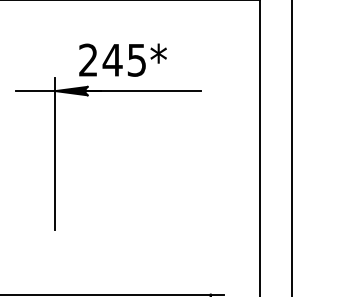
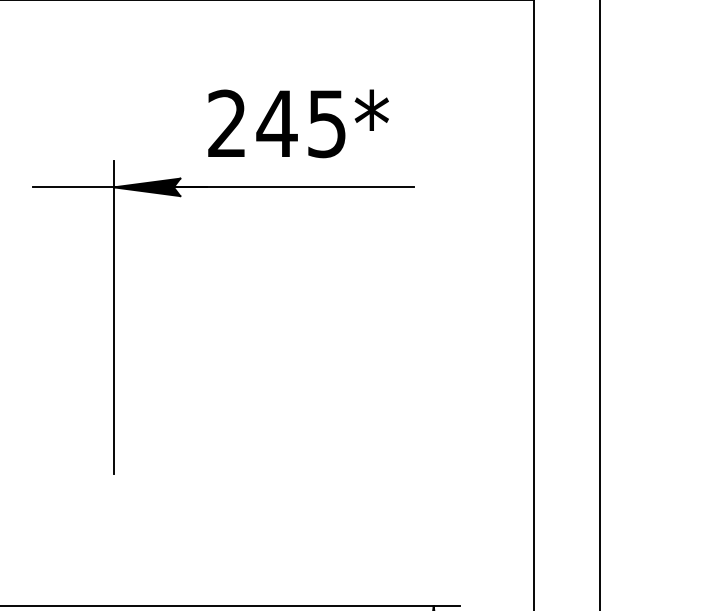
text: (122, 59) -> (297, 122), moved

